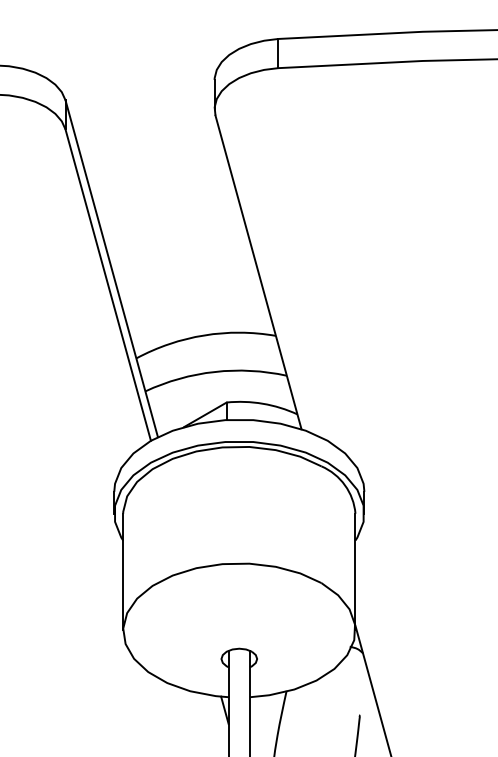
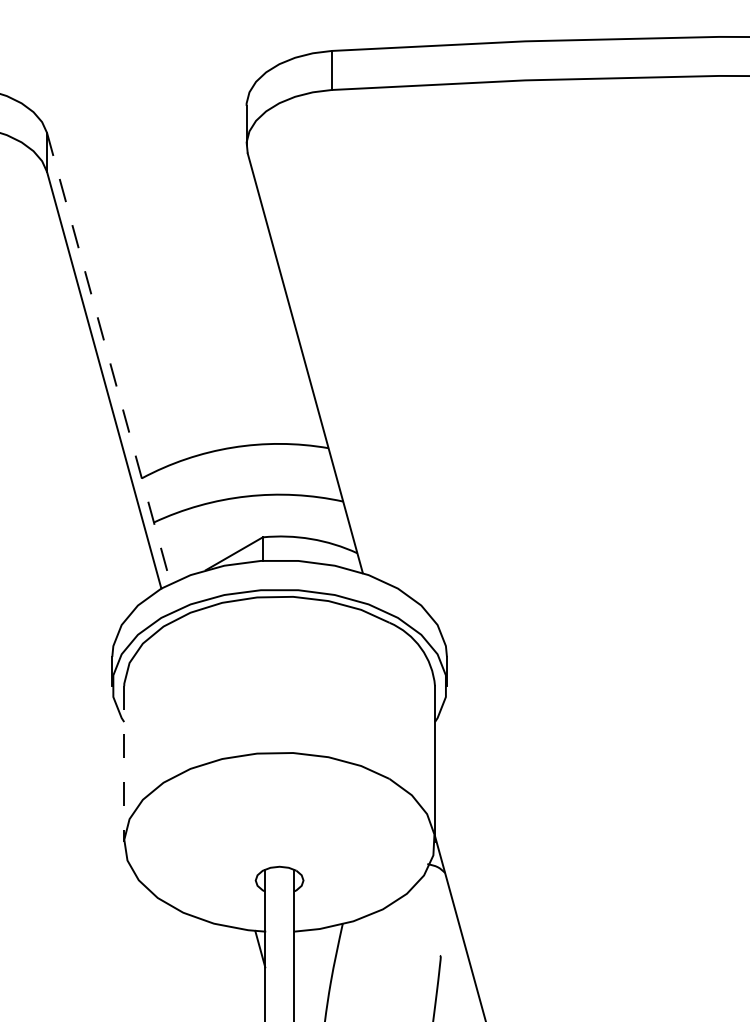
line: (111, 268) -> (108, 358), solid -> dashed
line: (123, 572) -> (124, 764), solid -> dashed

